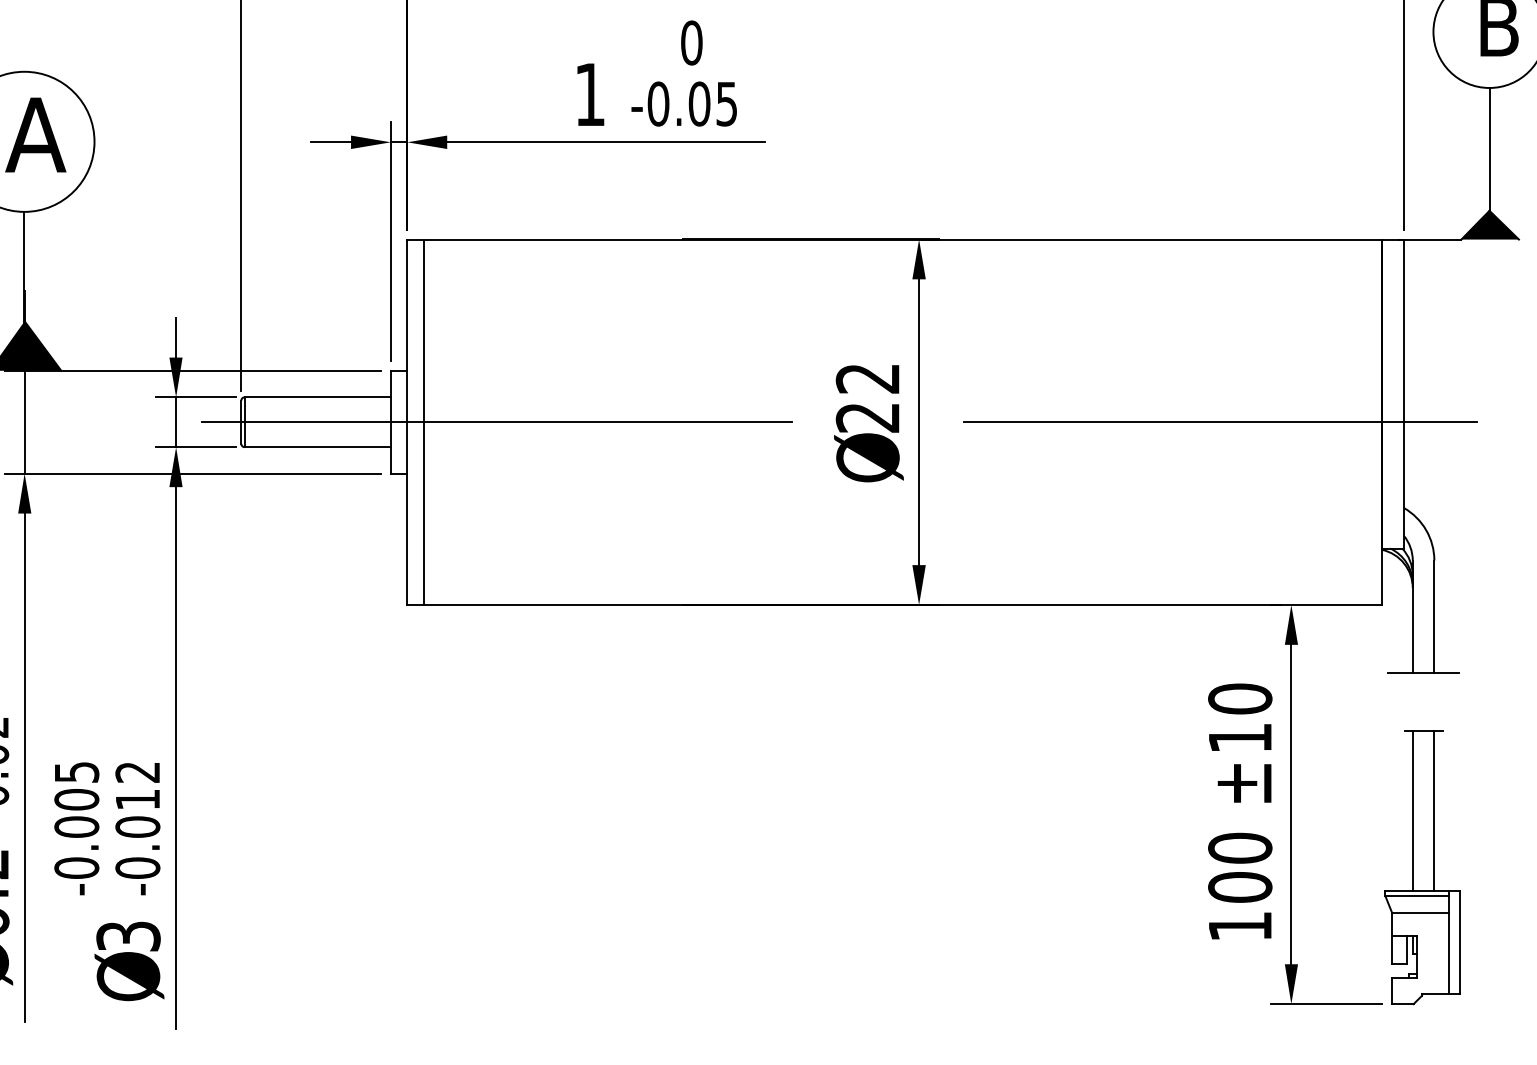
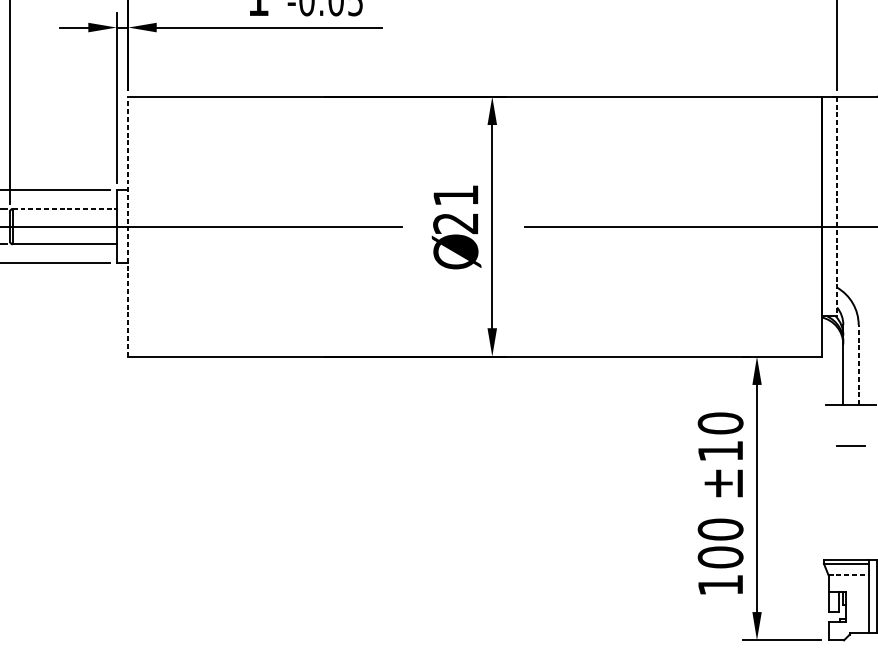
text: (867, 378) -> (455, 195), 22 -> 21
line: (1404, 394) -> (837, 206), solid -> dashed
line: (318, 397) -> (65, 209), solid -> dashed
line: (424, 421) -> (140, 226), removed
line: (407, 422) -> (128, 226), solid -> dashed
line: (1434, 616) -> (858, 364), solid -> dashed
line: (1412, 810) -> (843, 502), removed
line: (1434, 810) -> (858, 502), removed
line: (1420, 912) -> (848, 575), solid -> dashed

